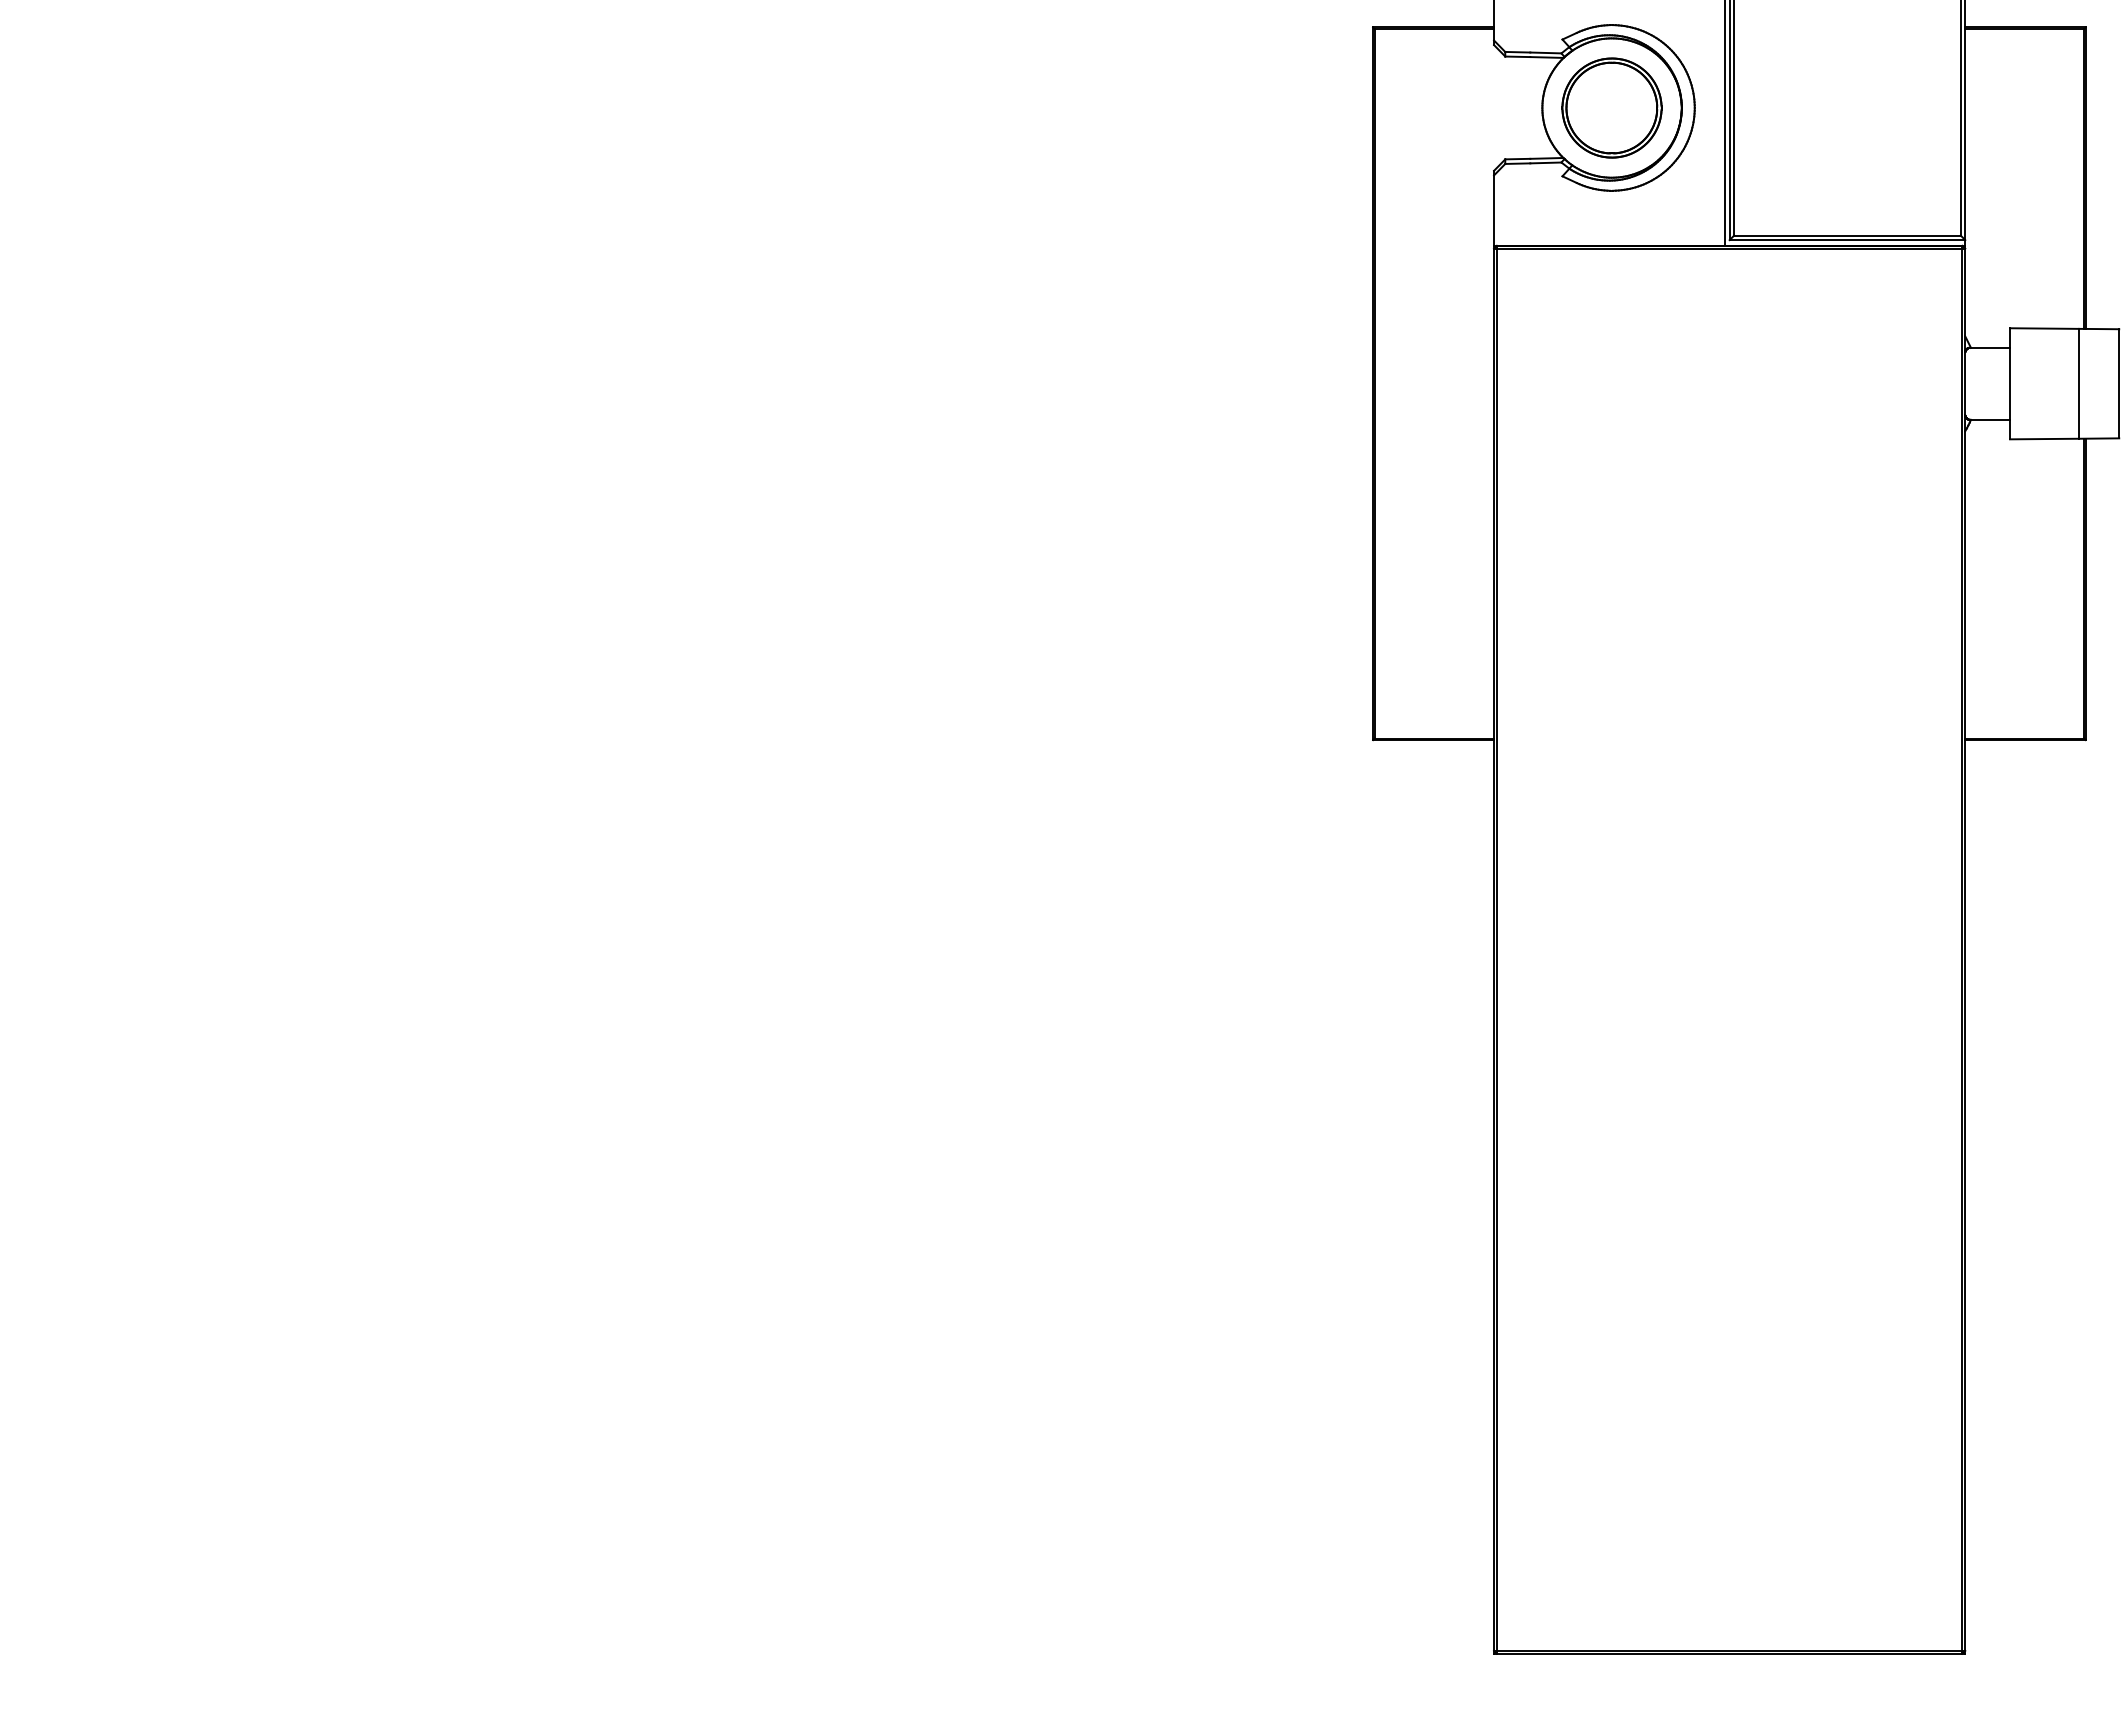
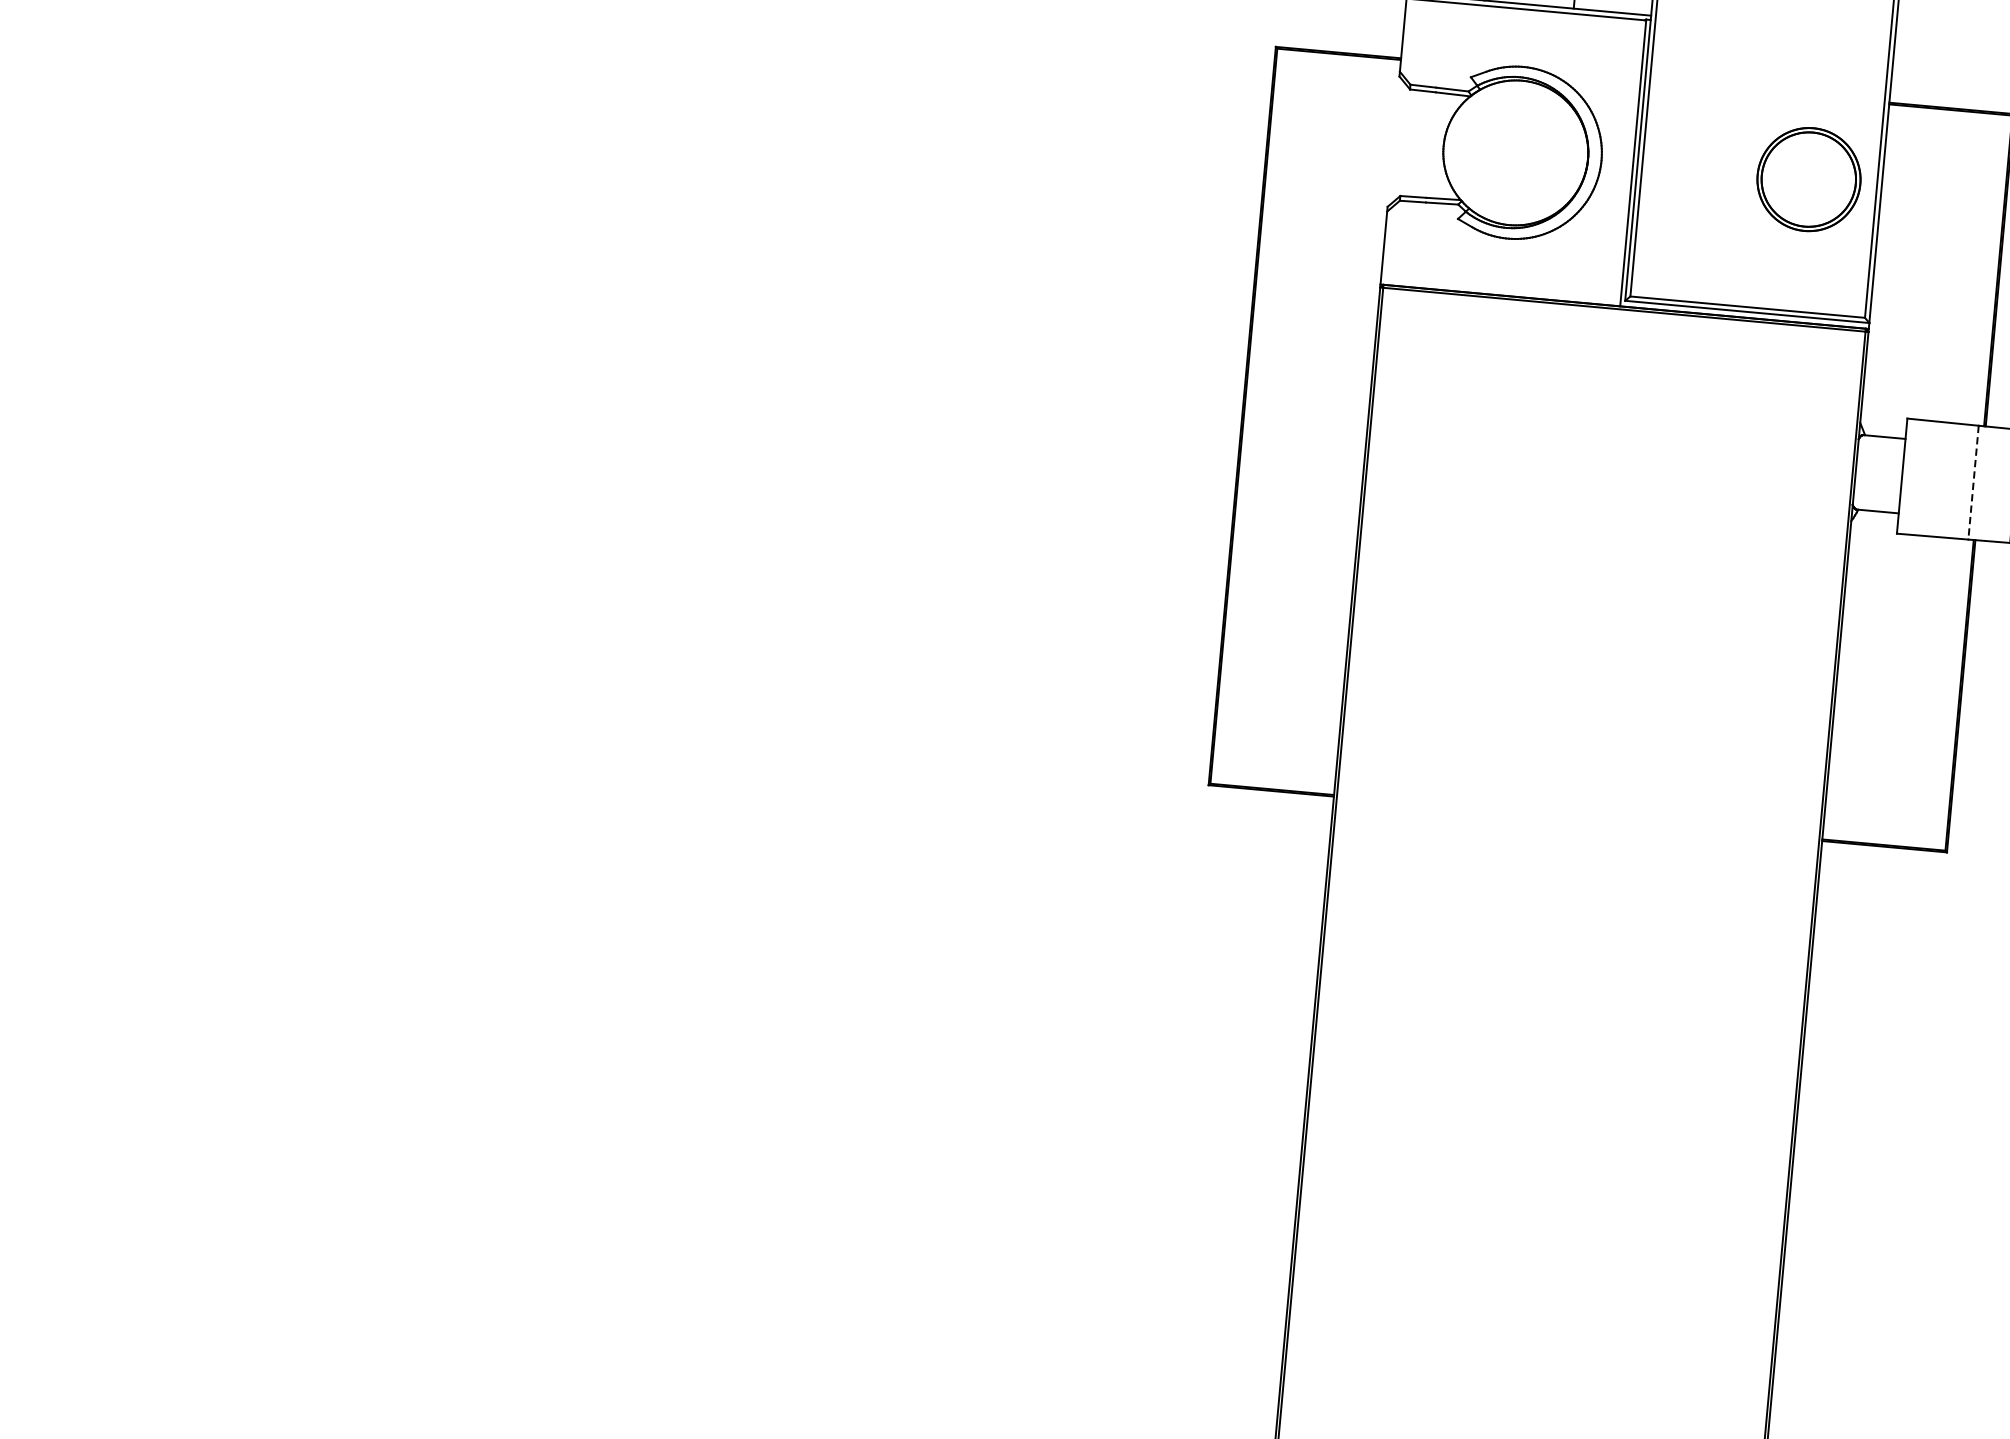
part: (1611, 107) -> (1808, 178), moved
line: (2078, 383) -> (1973, 482), solid -> dashed

